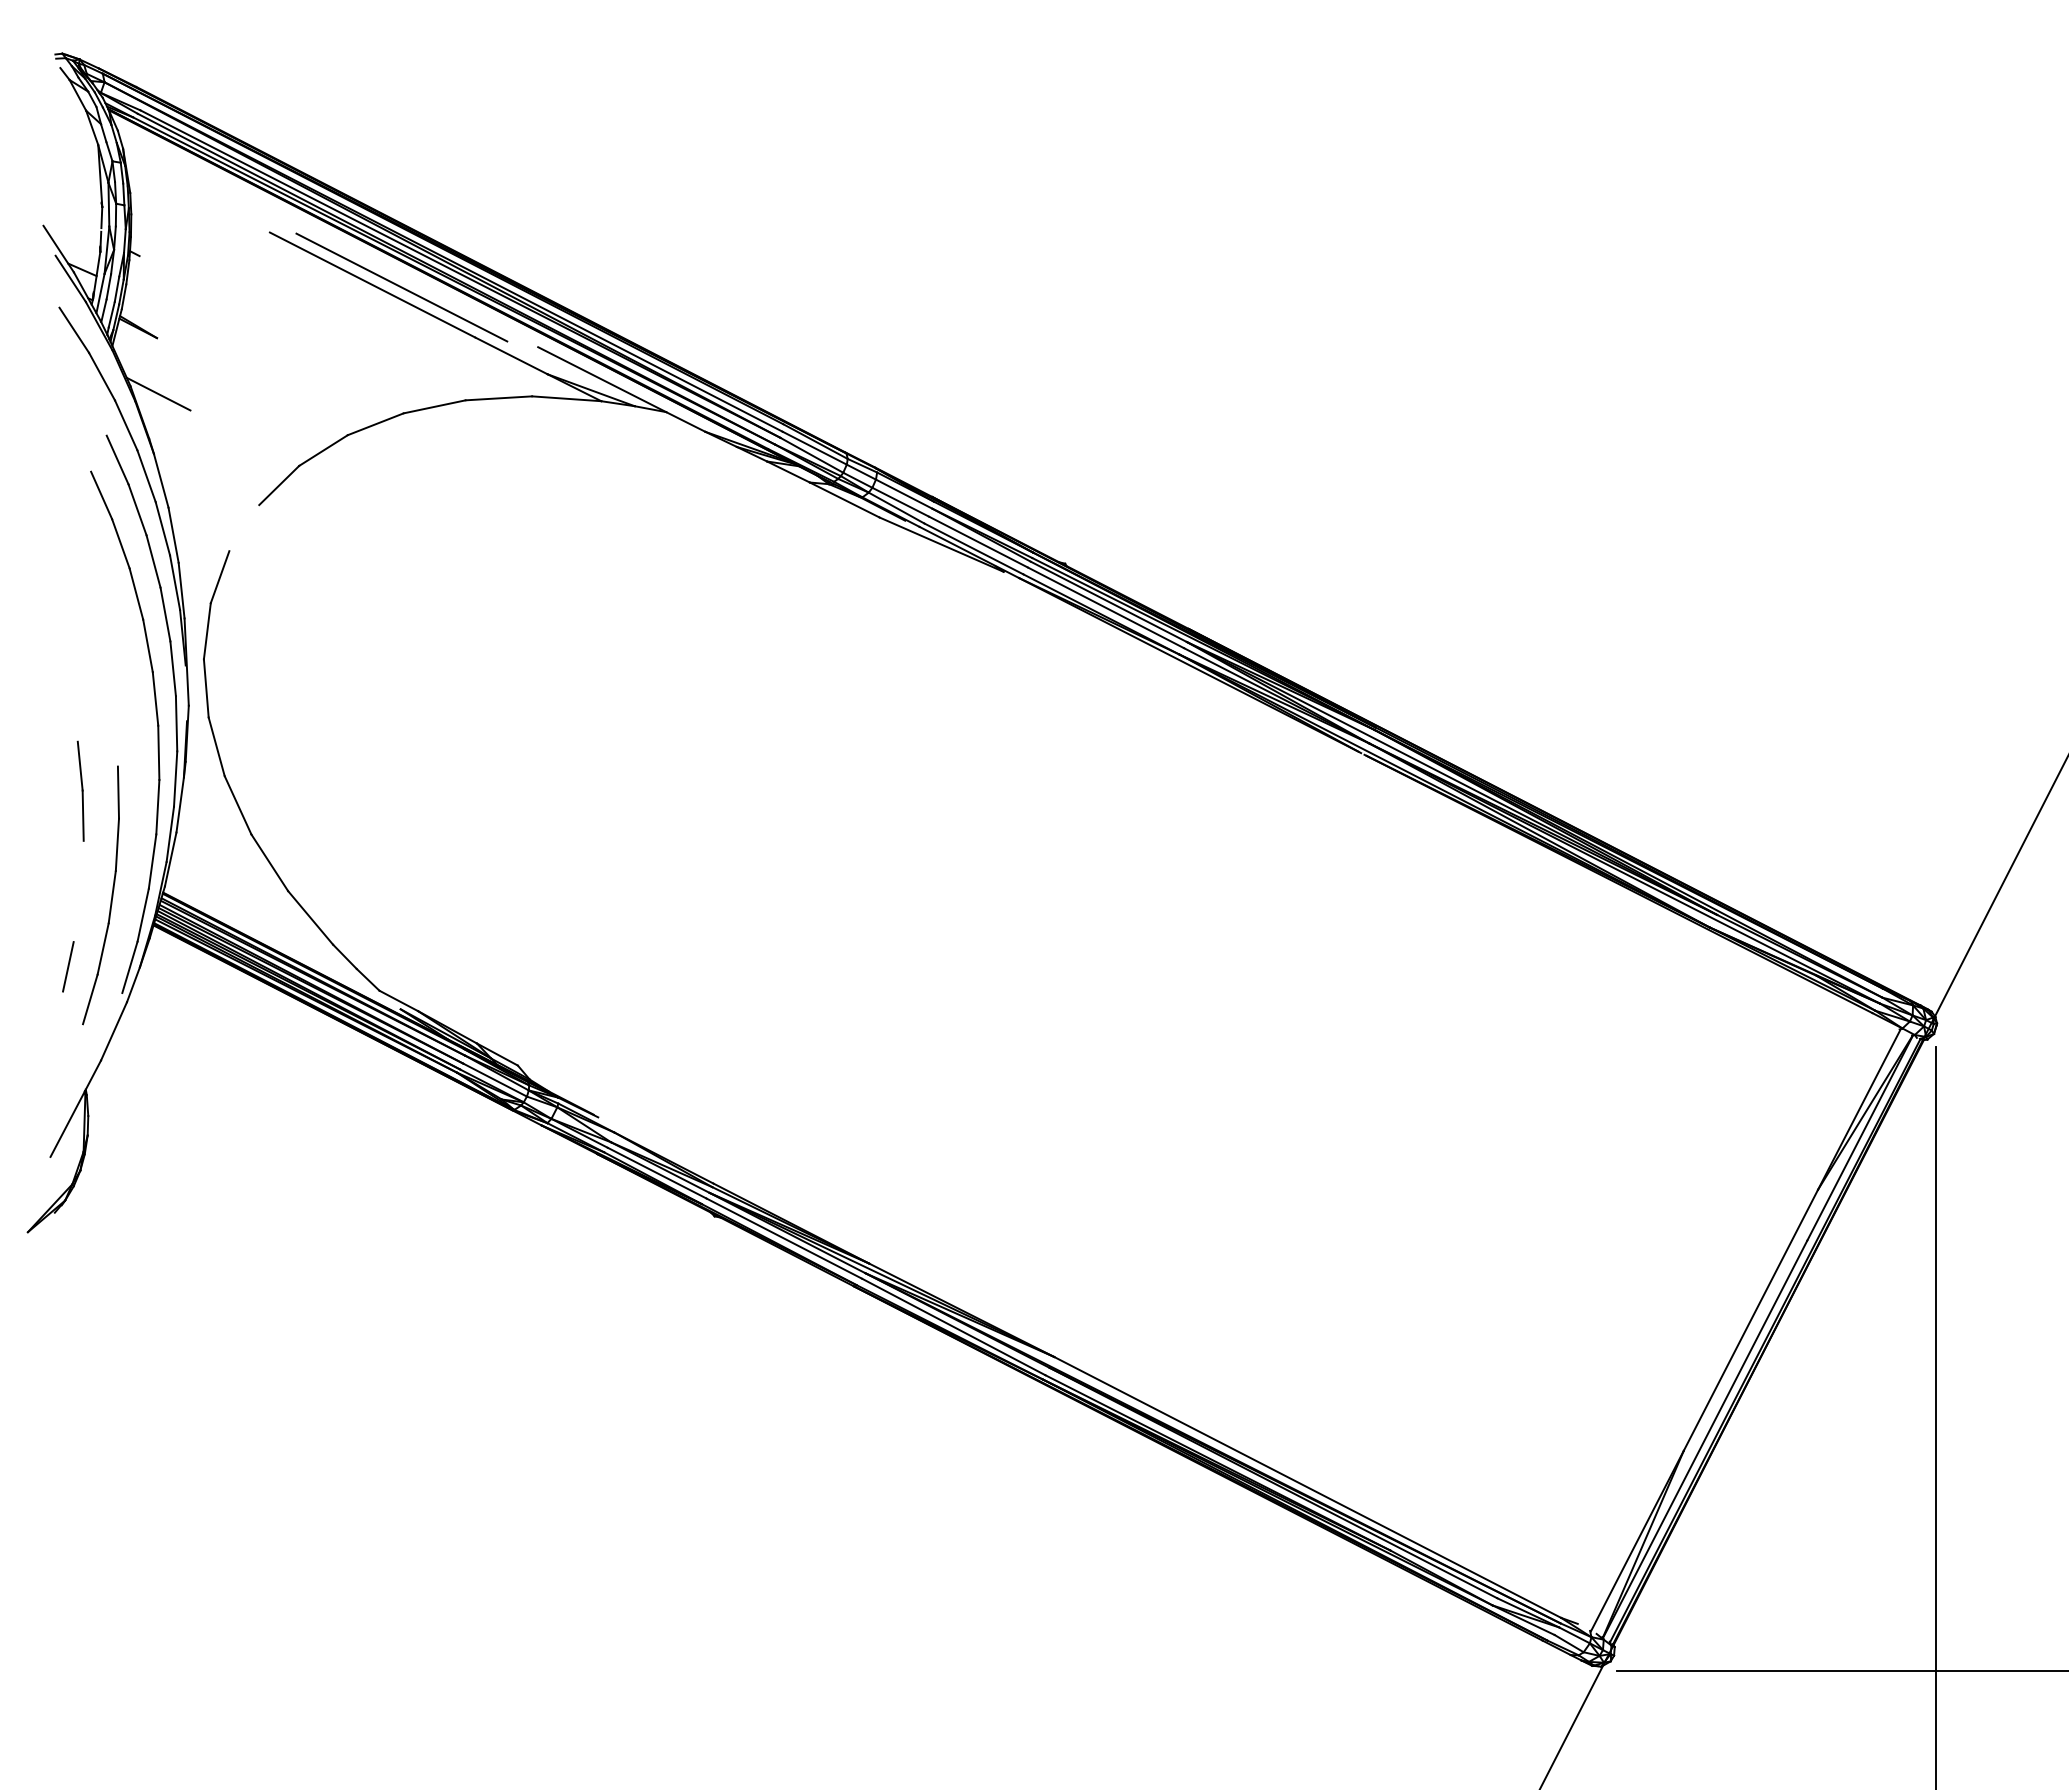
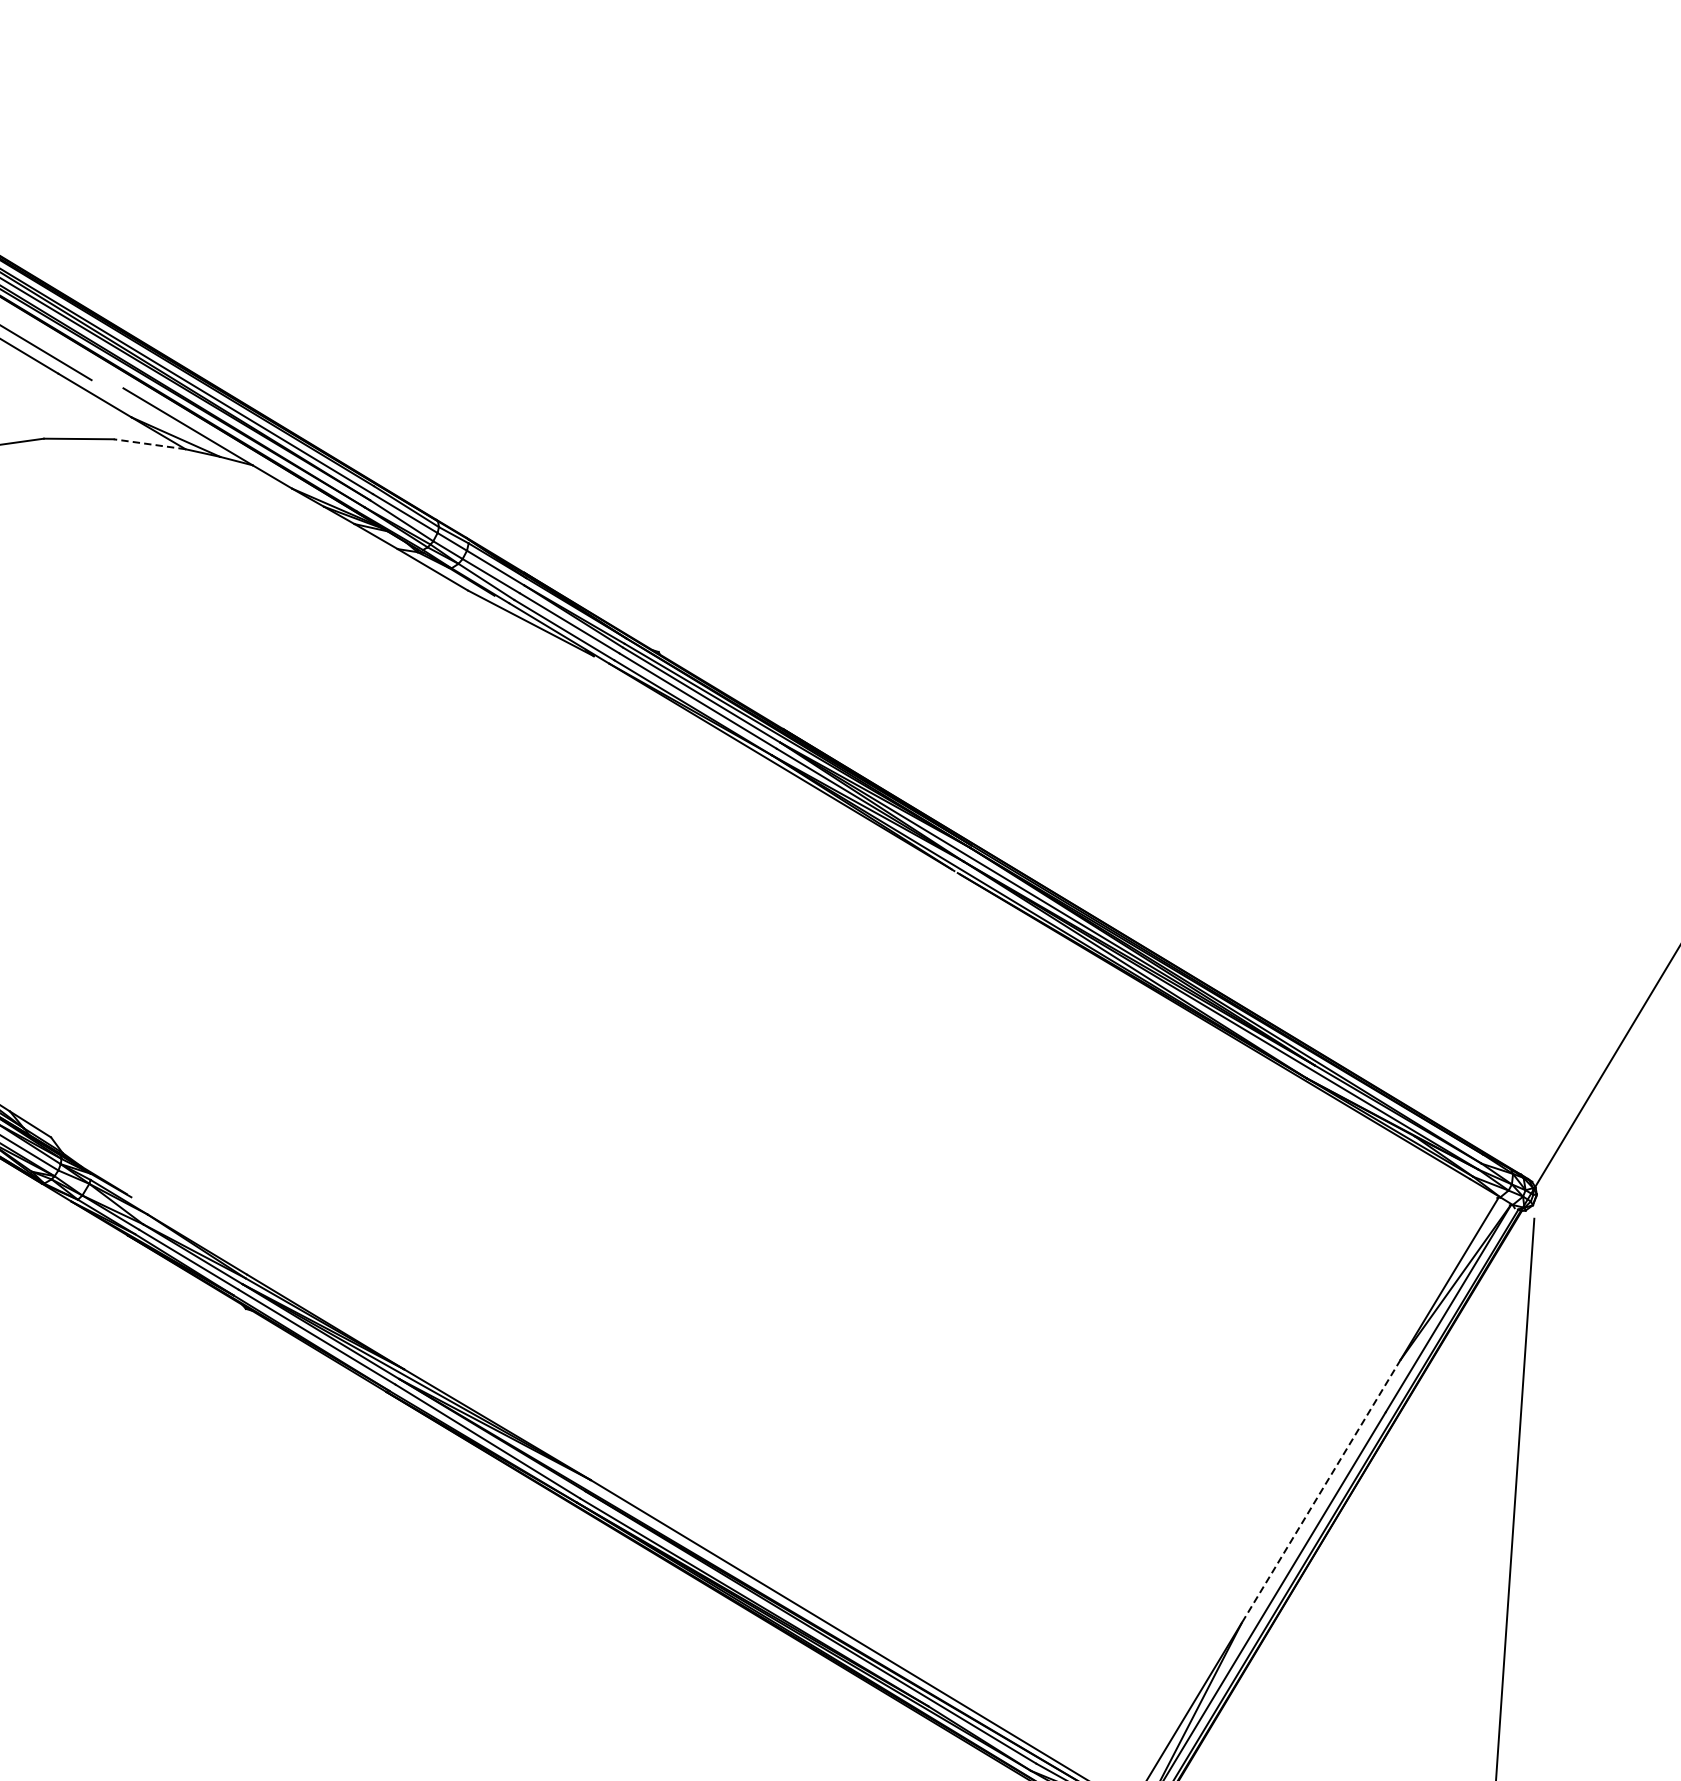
line: (566, 398) -> (149, 443), solid -> dashed
line: (1750, 1320) -> (1320, 1491), solid -> dashed

